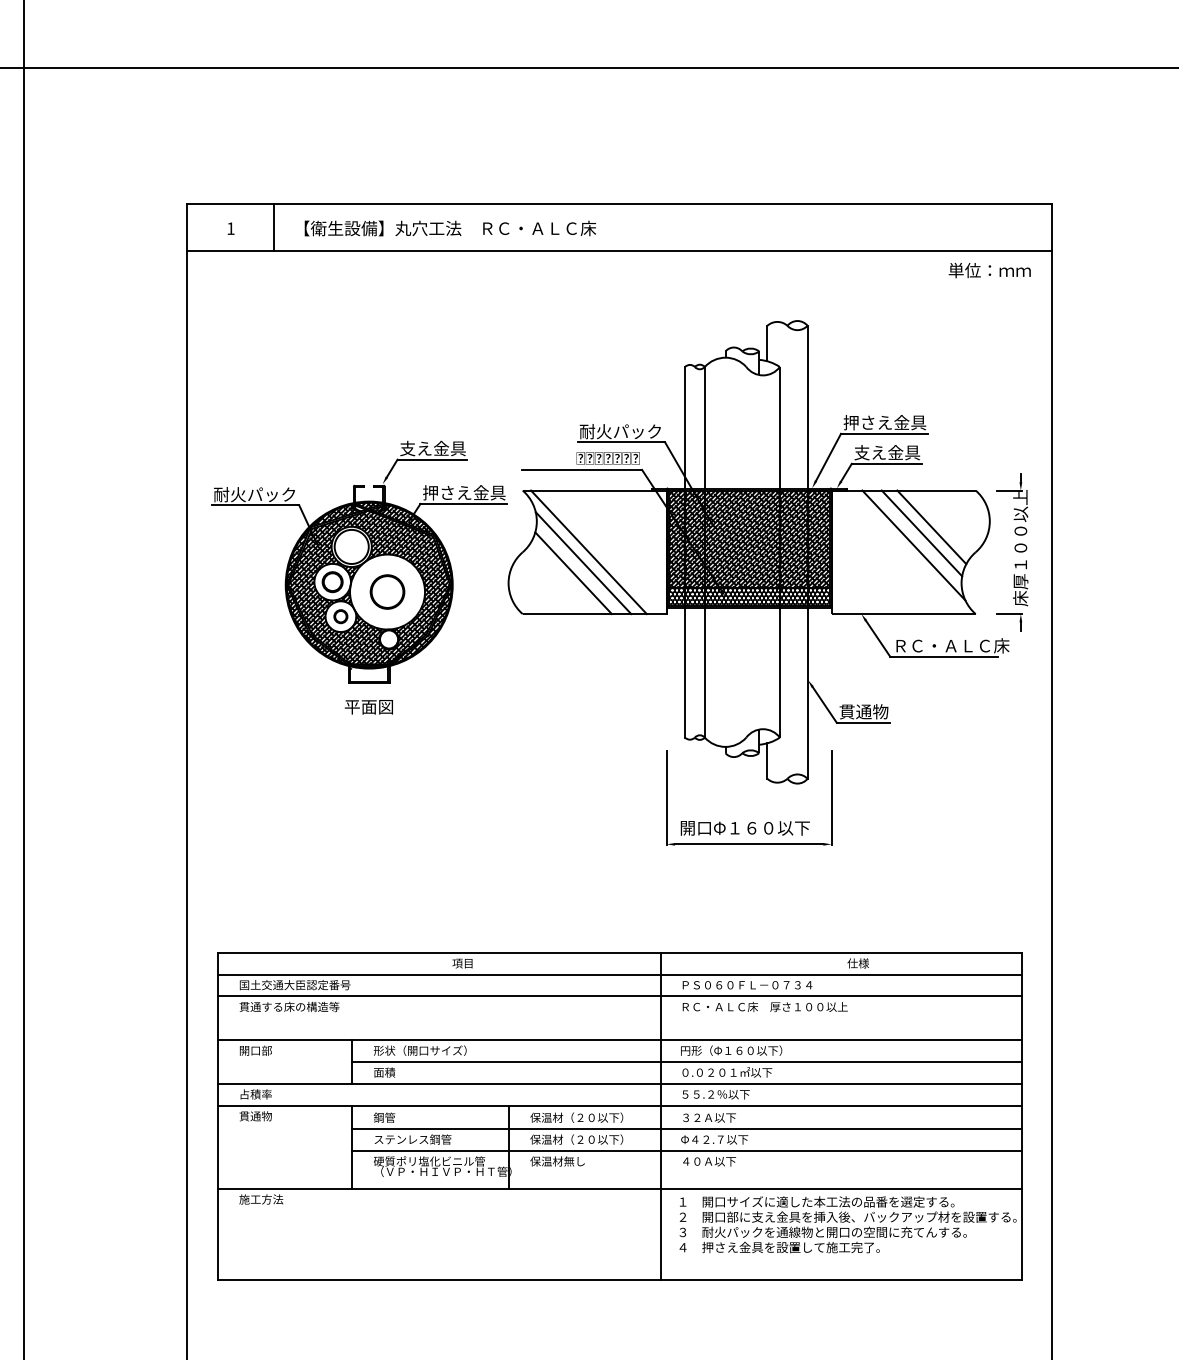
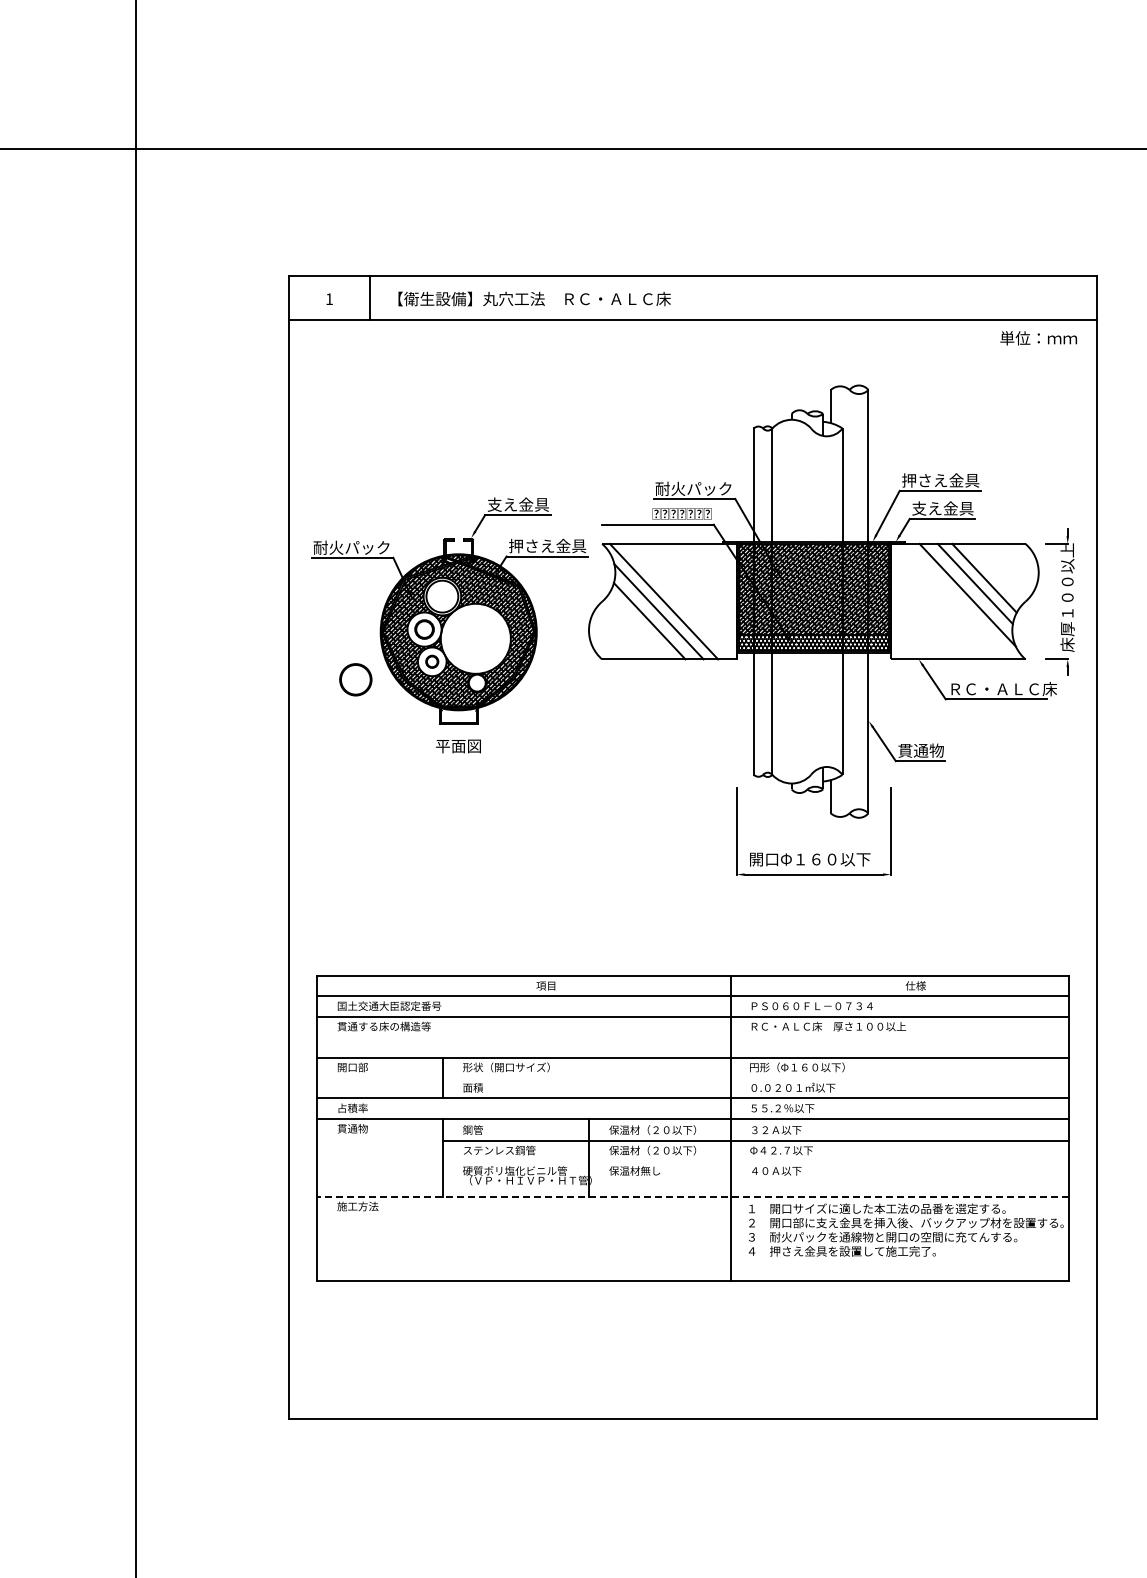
circle: (387, 591) -> (355, 679), moved
line: (686, 1062) -> (755, 1078), removed
line: (686, 1151) -> (755, 1161), removed
line: (619, 1188) -> (692, 1196), solid -> dashed

